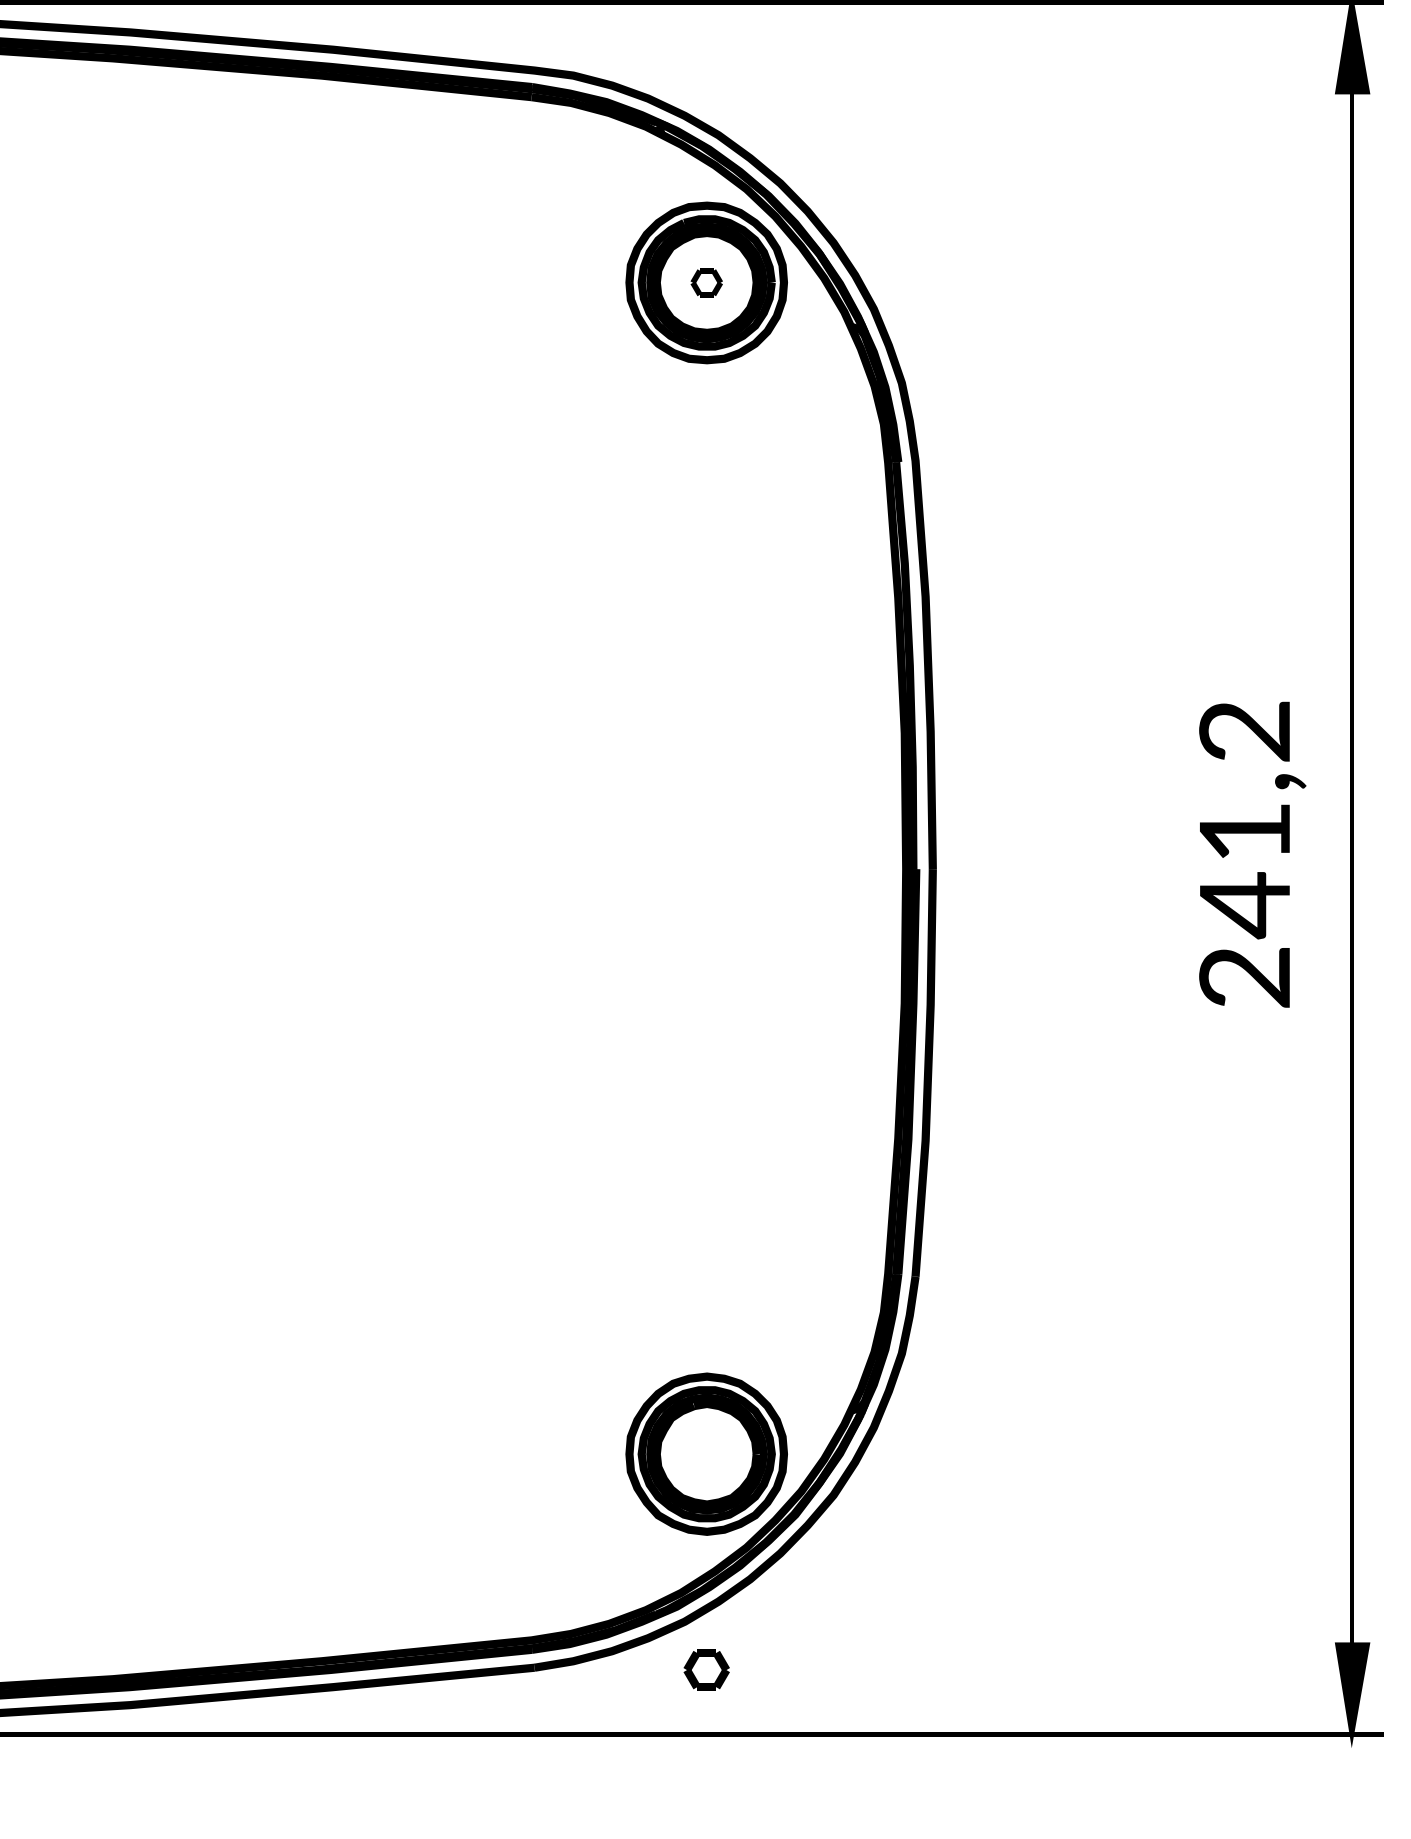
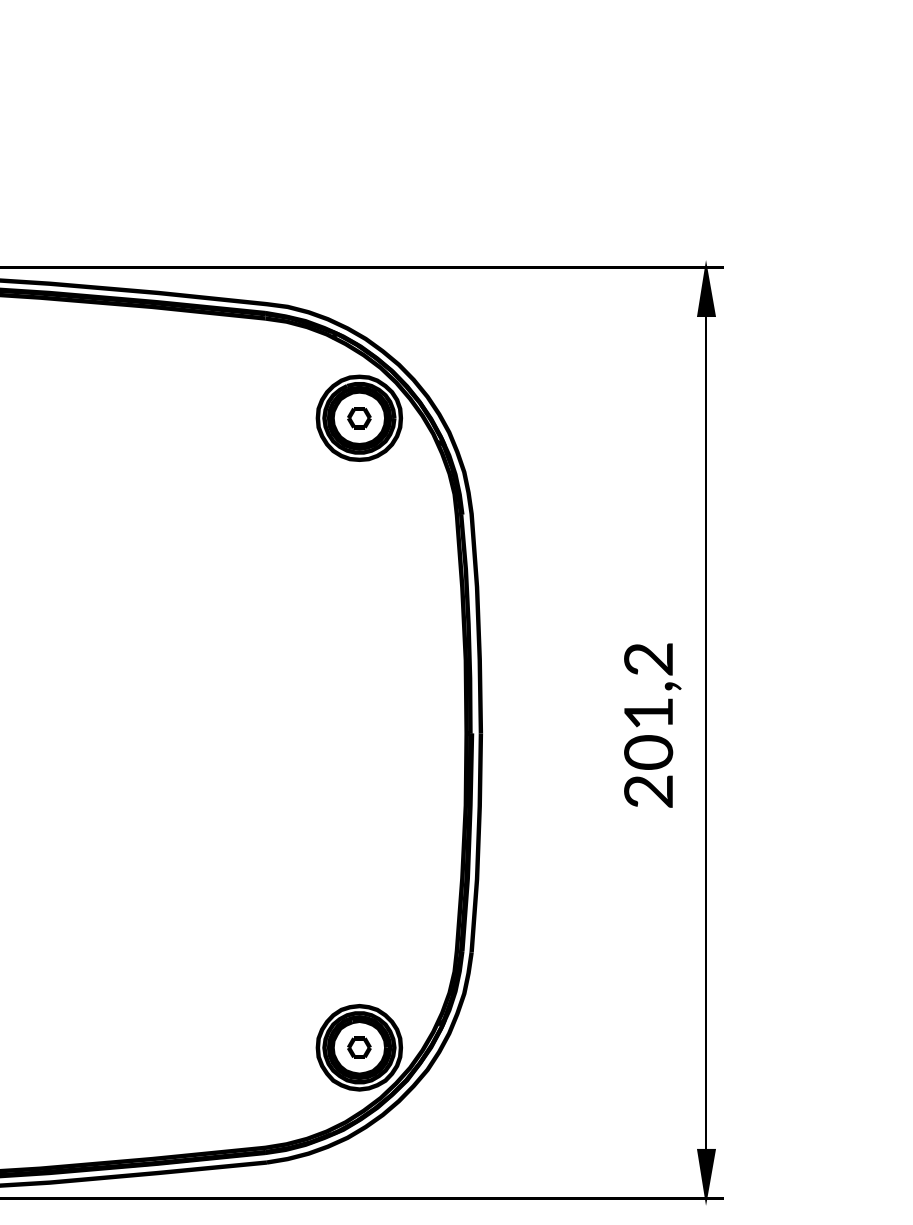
part: (706, 283) -> (359, 418), size x1.43
text: (1244, 906) -> (648, 753), 241,2 -> 201,2
part: (706, 1669) -> (359, 1047), moved

